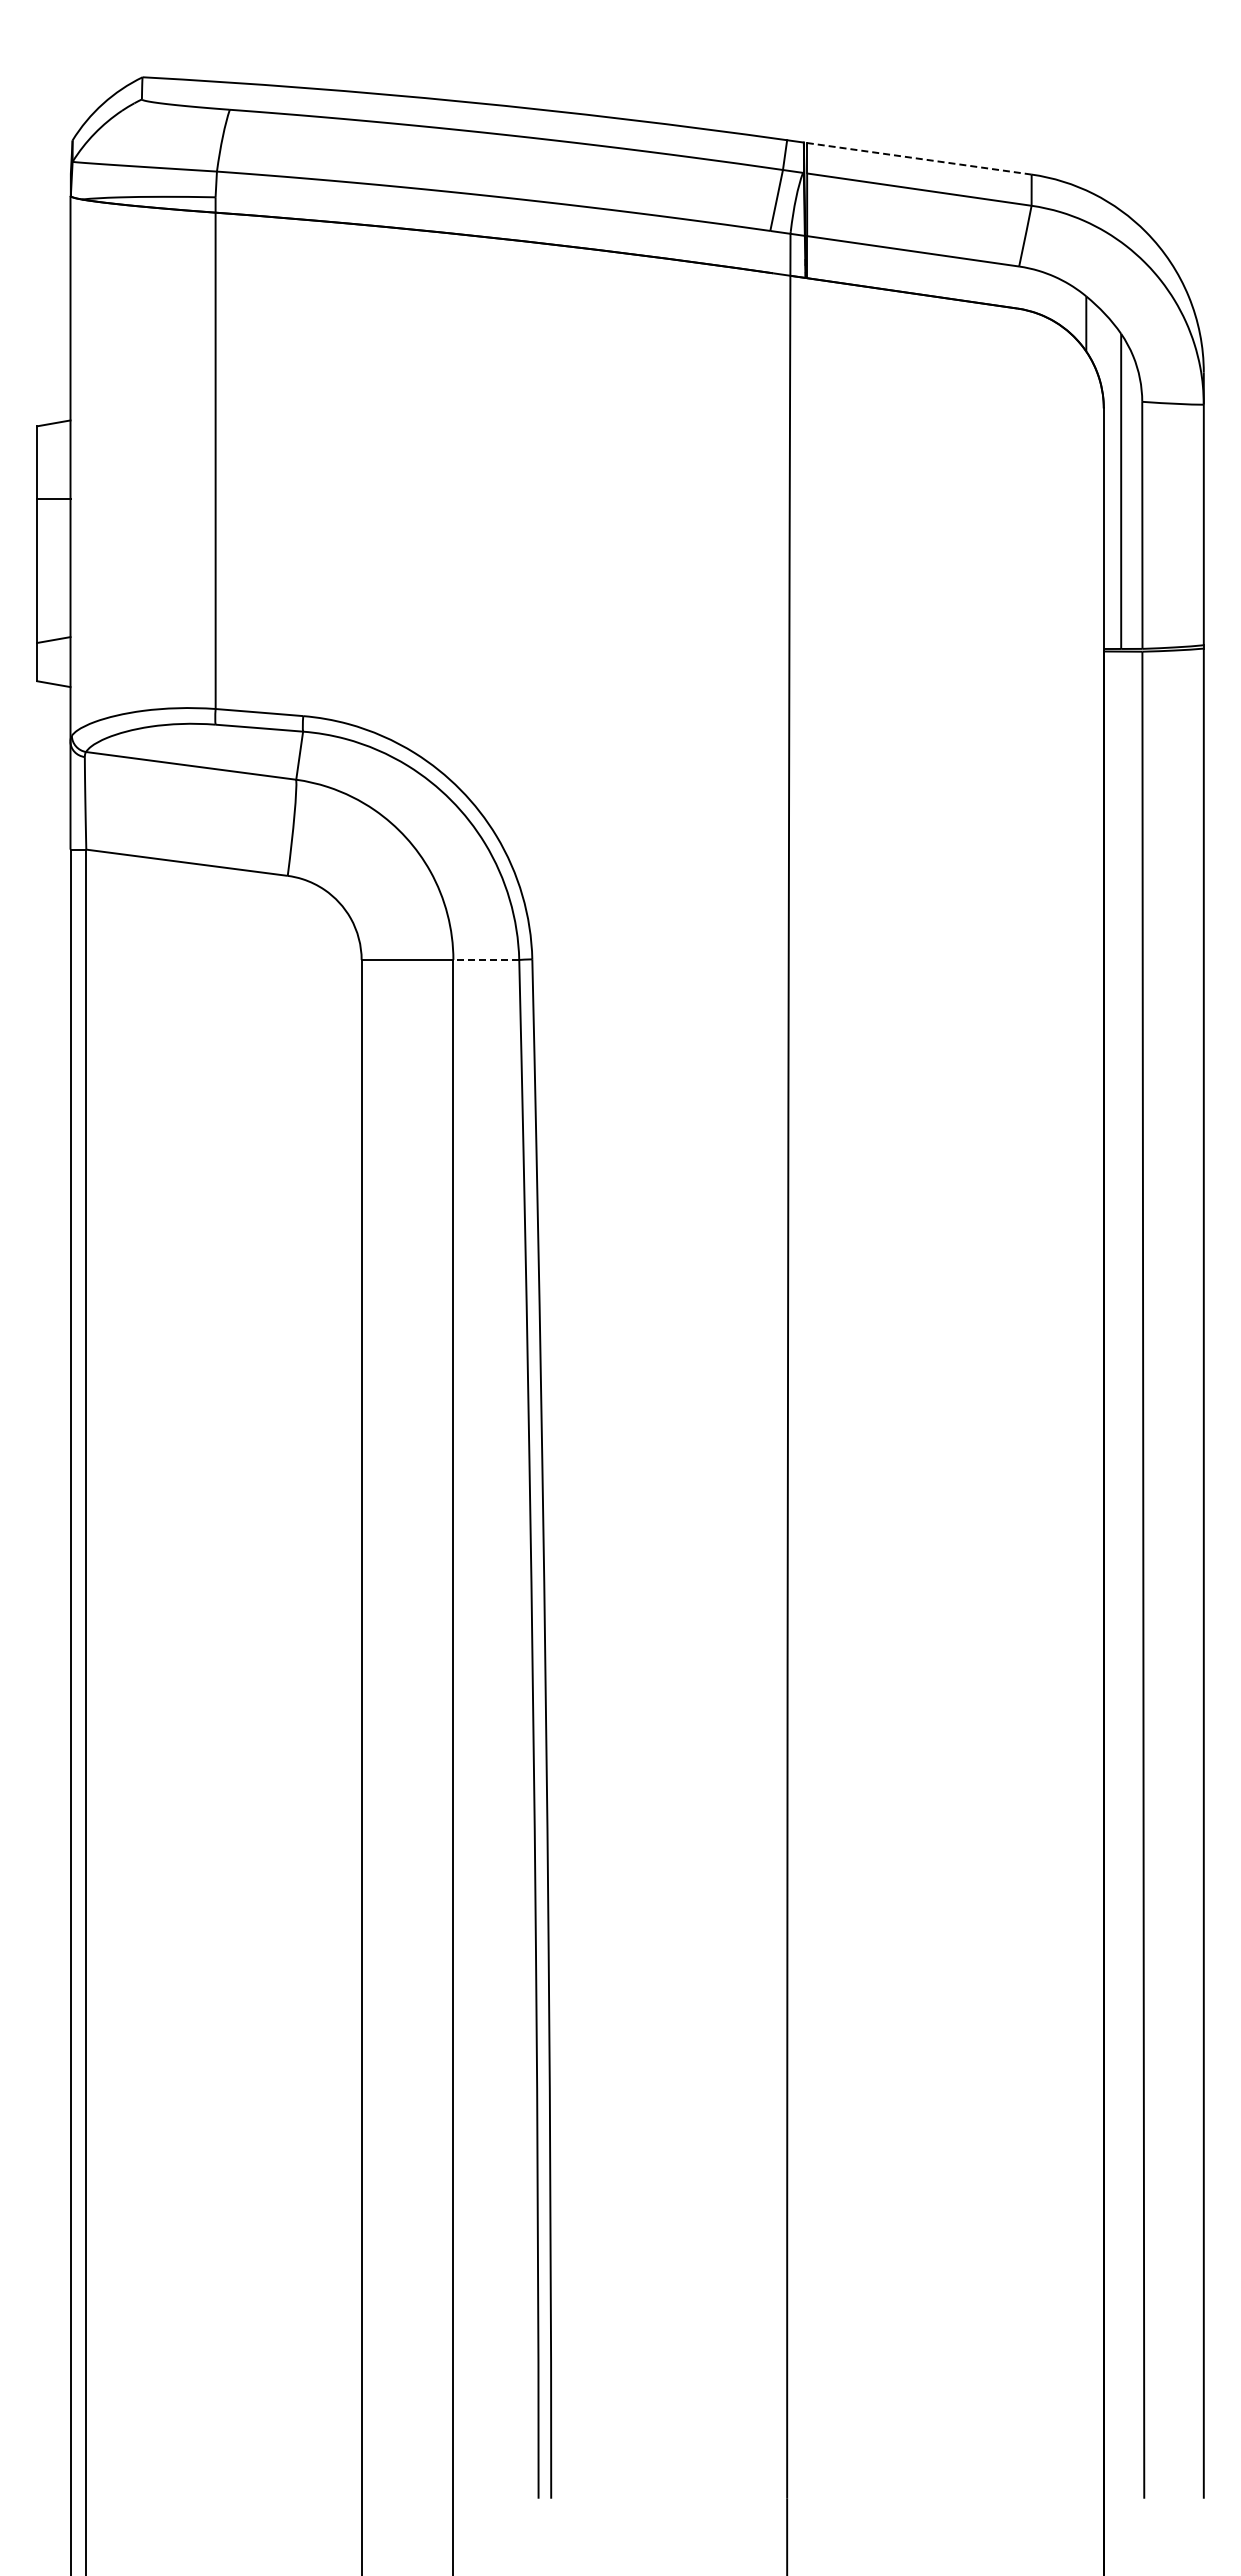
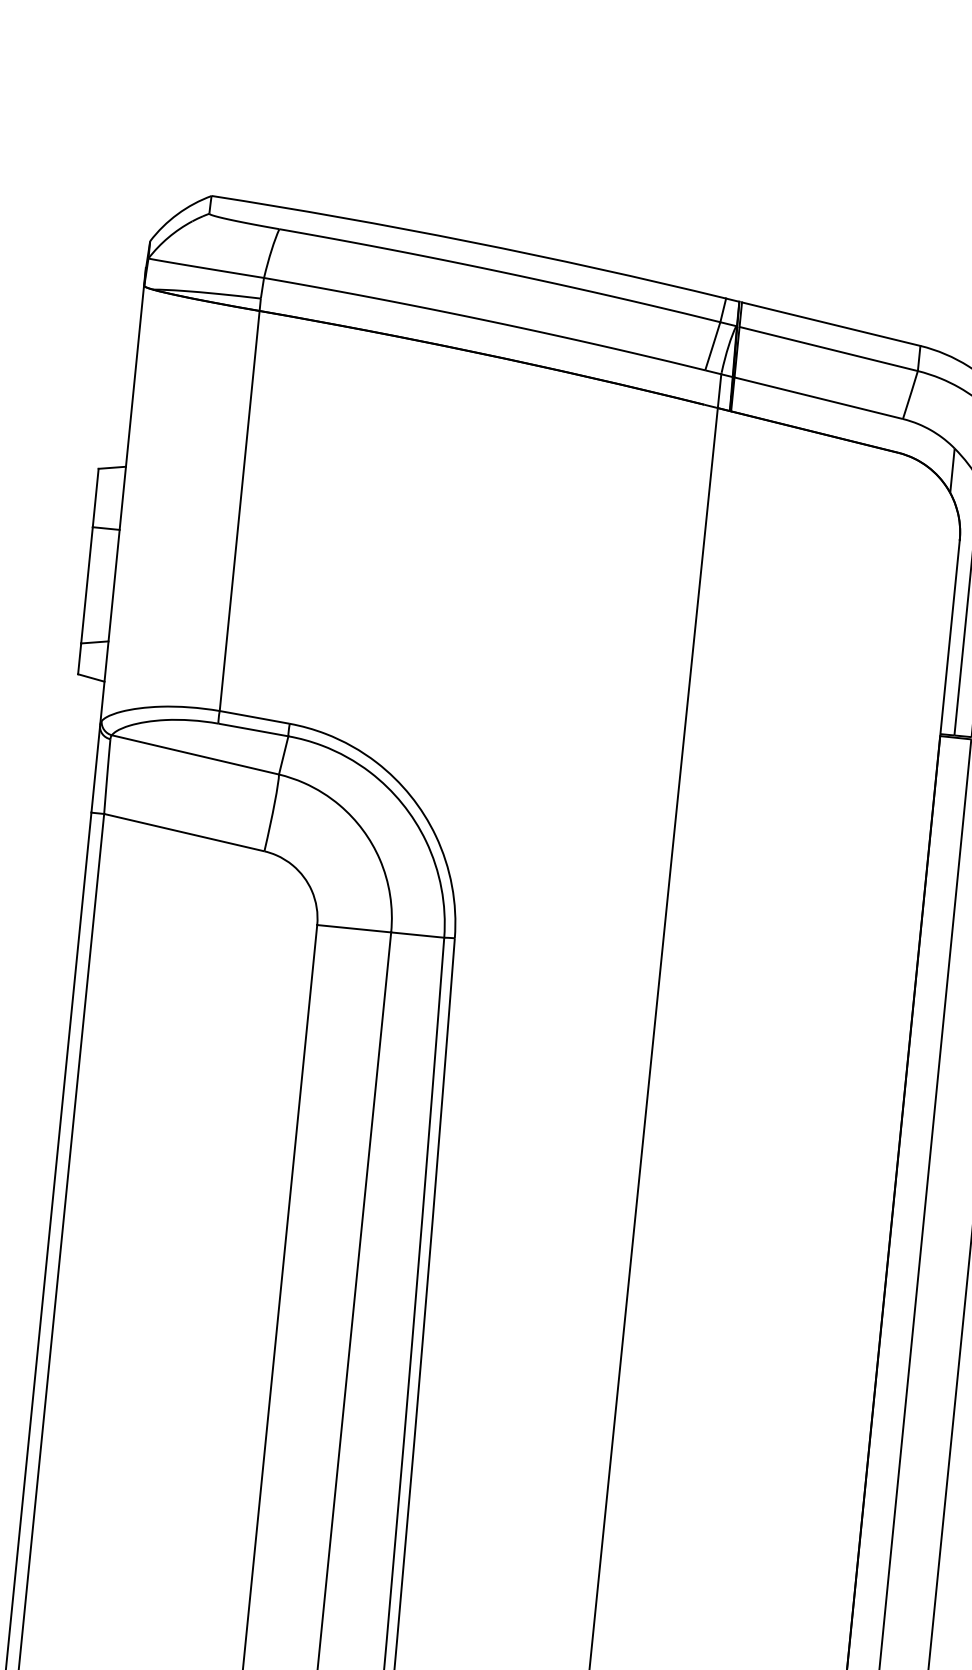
line: (918, 158) -> (830, 323), dashed -> solid
line: (486, 959) -> (417, 934), dashed -> solid

